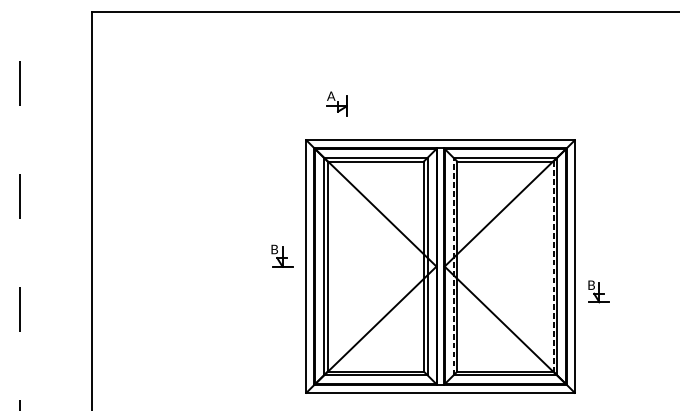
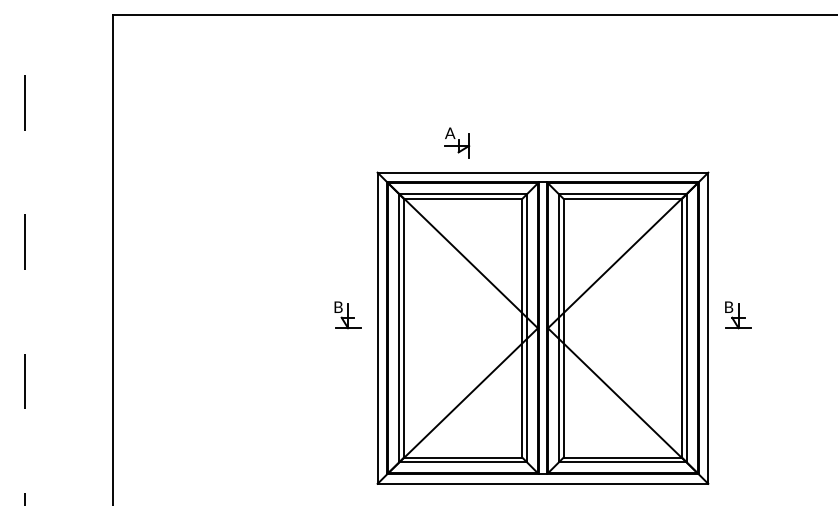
part: (337, 103) -> (457, 142), moved
line: (454, 266) -> (559, 328), dashed -> solid
line: (553, 266) -> (682, 328), dashed -> solid
part: (599, 291) -> (738, 315), moved

